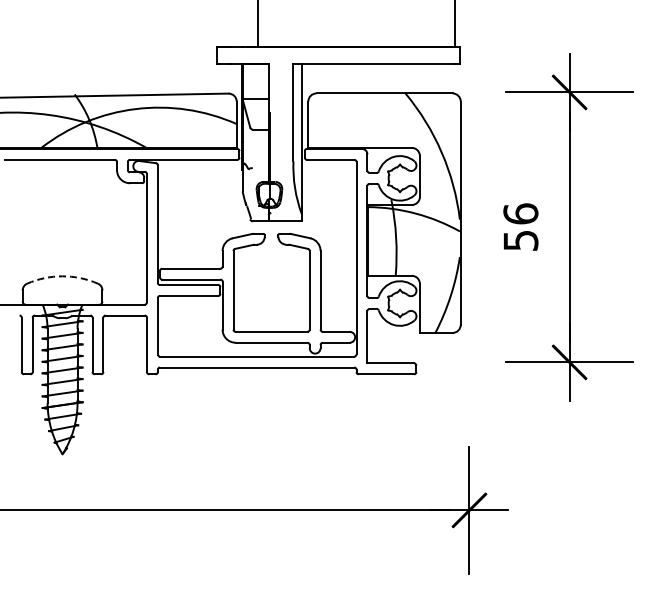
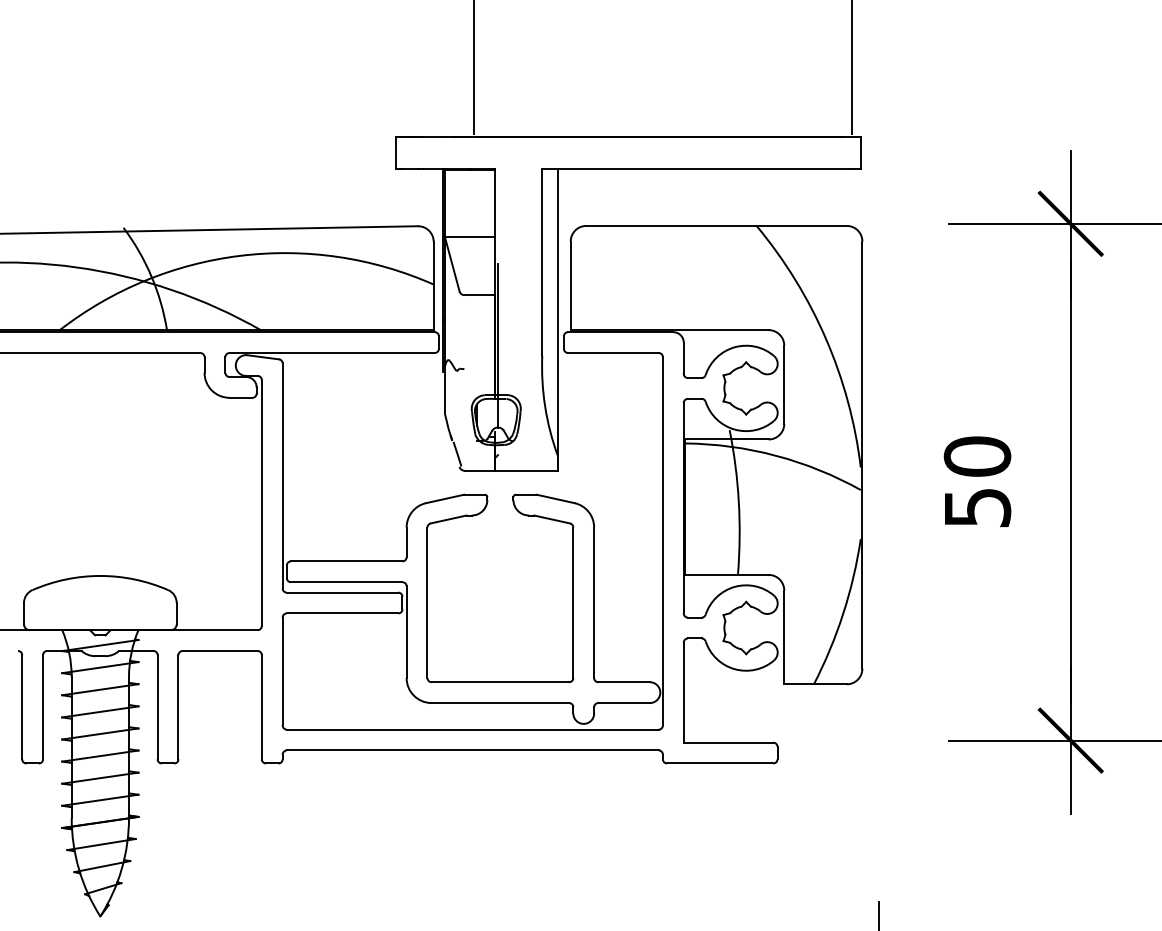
text: (520, 213) -> (976, 455), 56 -> 50
arc: (62, 276) -> (100, 576), dashed -> solid

